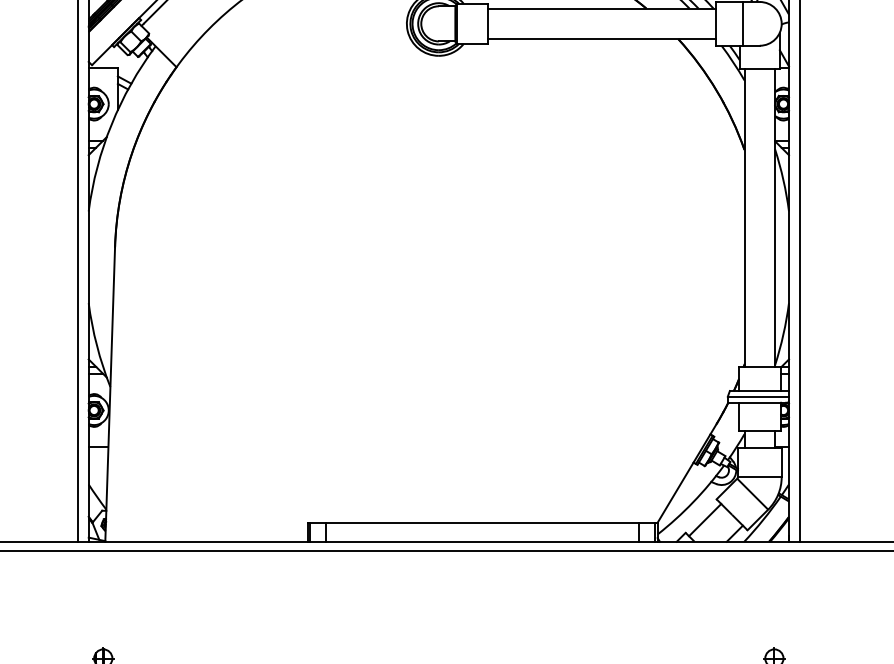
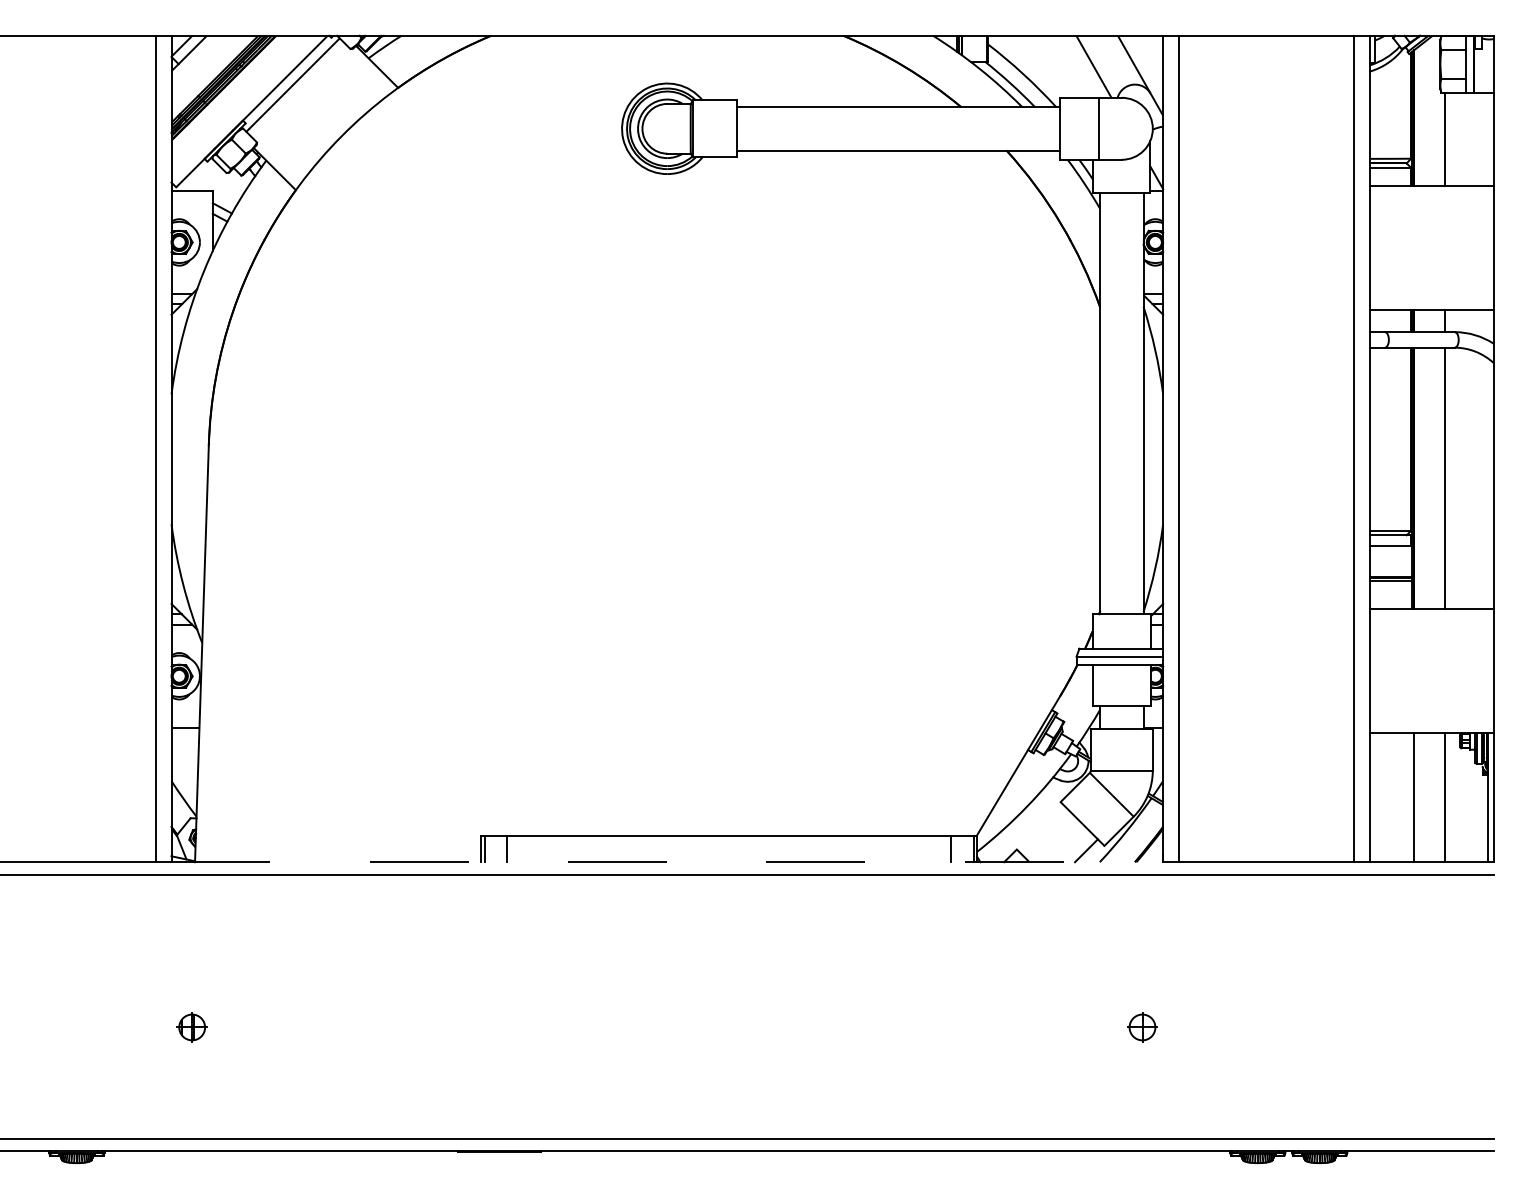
line: (705, 520) -> (1044, 831), removed
line: (438, 542) -> (667, 862), solid -> dashed

